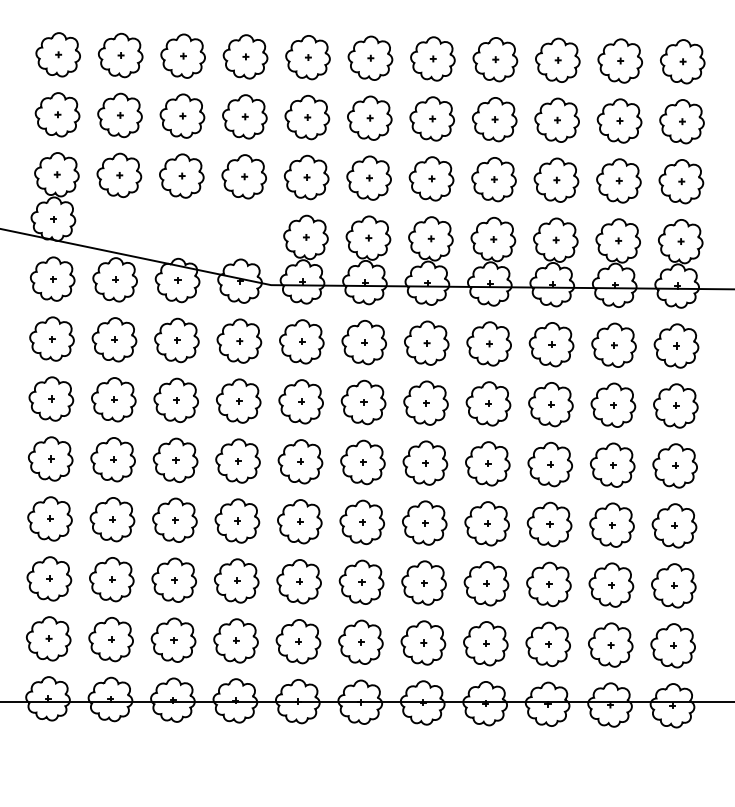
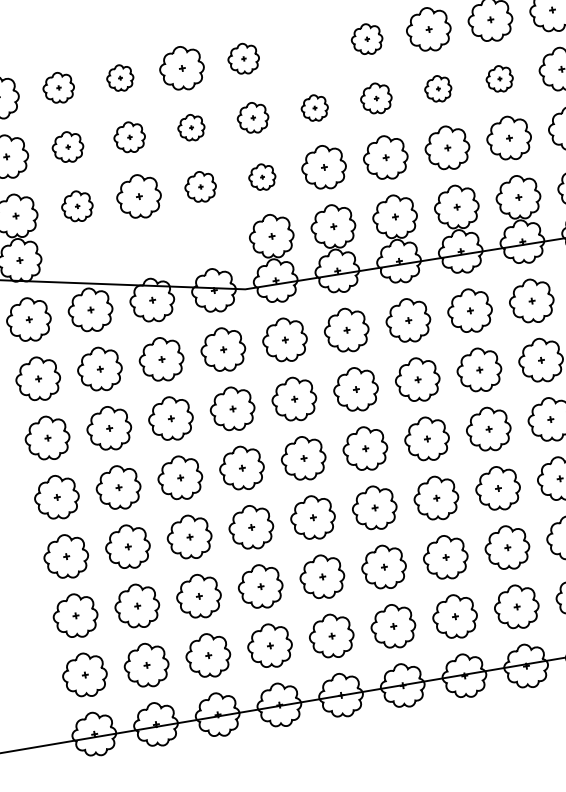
part: (120, 55) -> (58, 88), size x0.7
part: (182, 55) -> (119, 77), size x0.6
part: (307, 57) -> (243, 58), size x0.7
part: (370, 57) -> (305, 48), removed
part: (432, 58) -> (366, 38), size x0.7
part: (119, 115) -> (67, 147), size x0.7
part: (182, 115) -> (129, 136), size x0.7
part: (244, 116) -> (190, 127), size x0.6
part: (307, 117) -> (253, 117), size x0.7
part: (369, 117) -> (314, 107), size x0.6
part: (431, 118) -> (375, 98), size x0.7
part: (494, 119) -> (437, 88), size x0.6
part: (556, 119) -> (499, 78), size x0.6
part: (119, 175) -> (77, 206), size x0.7
part: (243, 176) -> (199, 186), size x0.7
part: (306, 177) -> (262, 177), size x0.6

